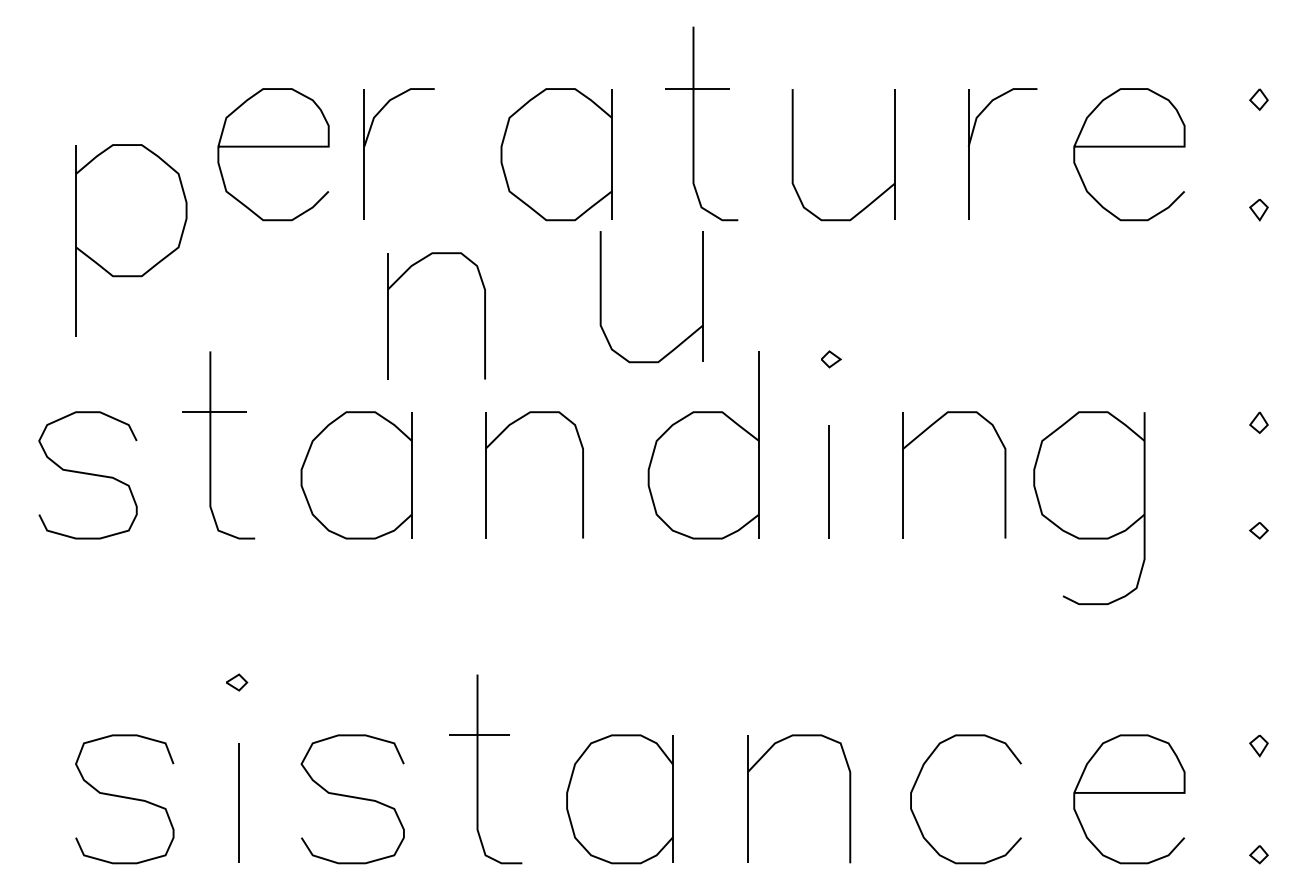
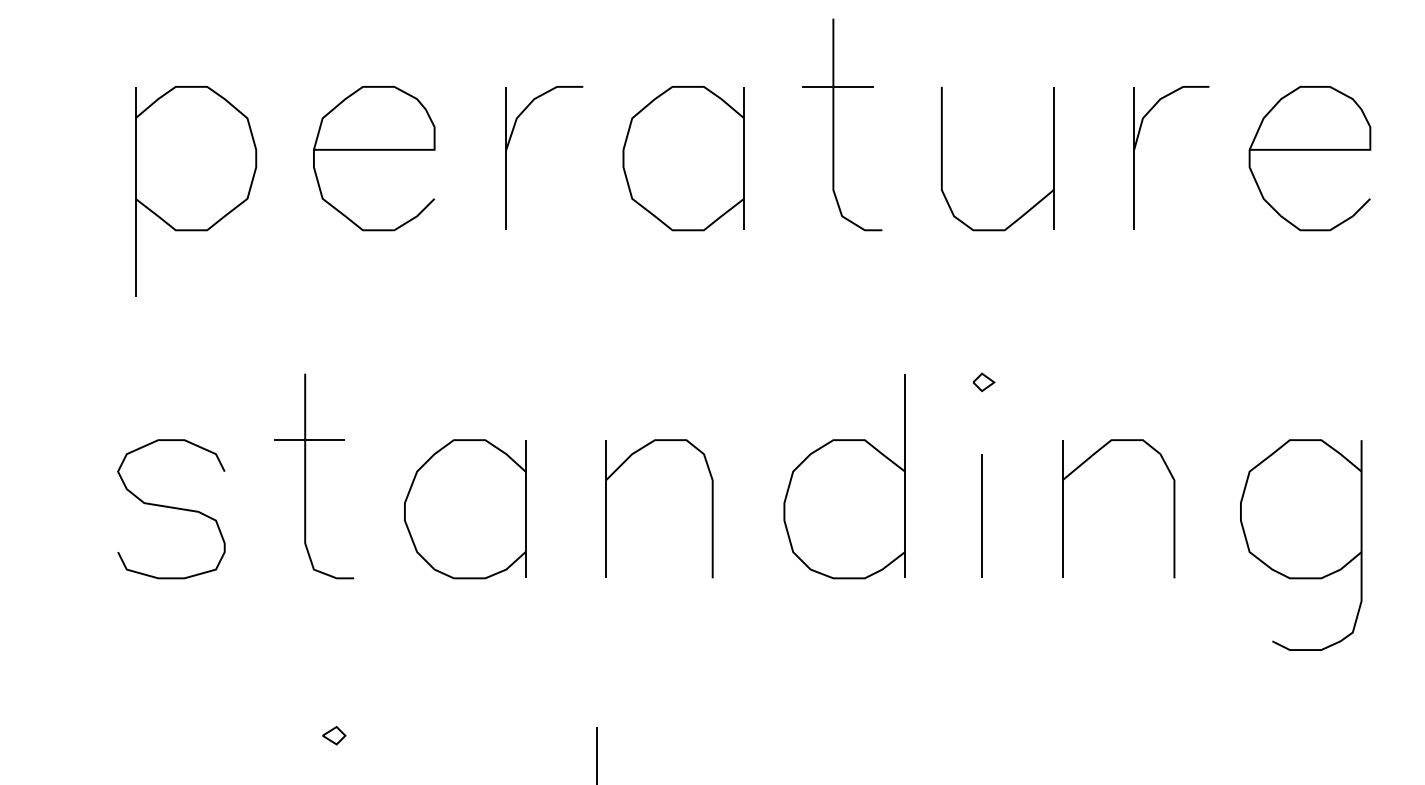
part: (366, 143) -> (508, 146), moved
part: (131, 240) -> (196, 191), moved
part: (601, 297) -> (732, 314), removed
part: (388, 315) -> (499, 334), removed
part: (1089, 508) -> (1301, 545), moved

